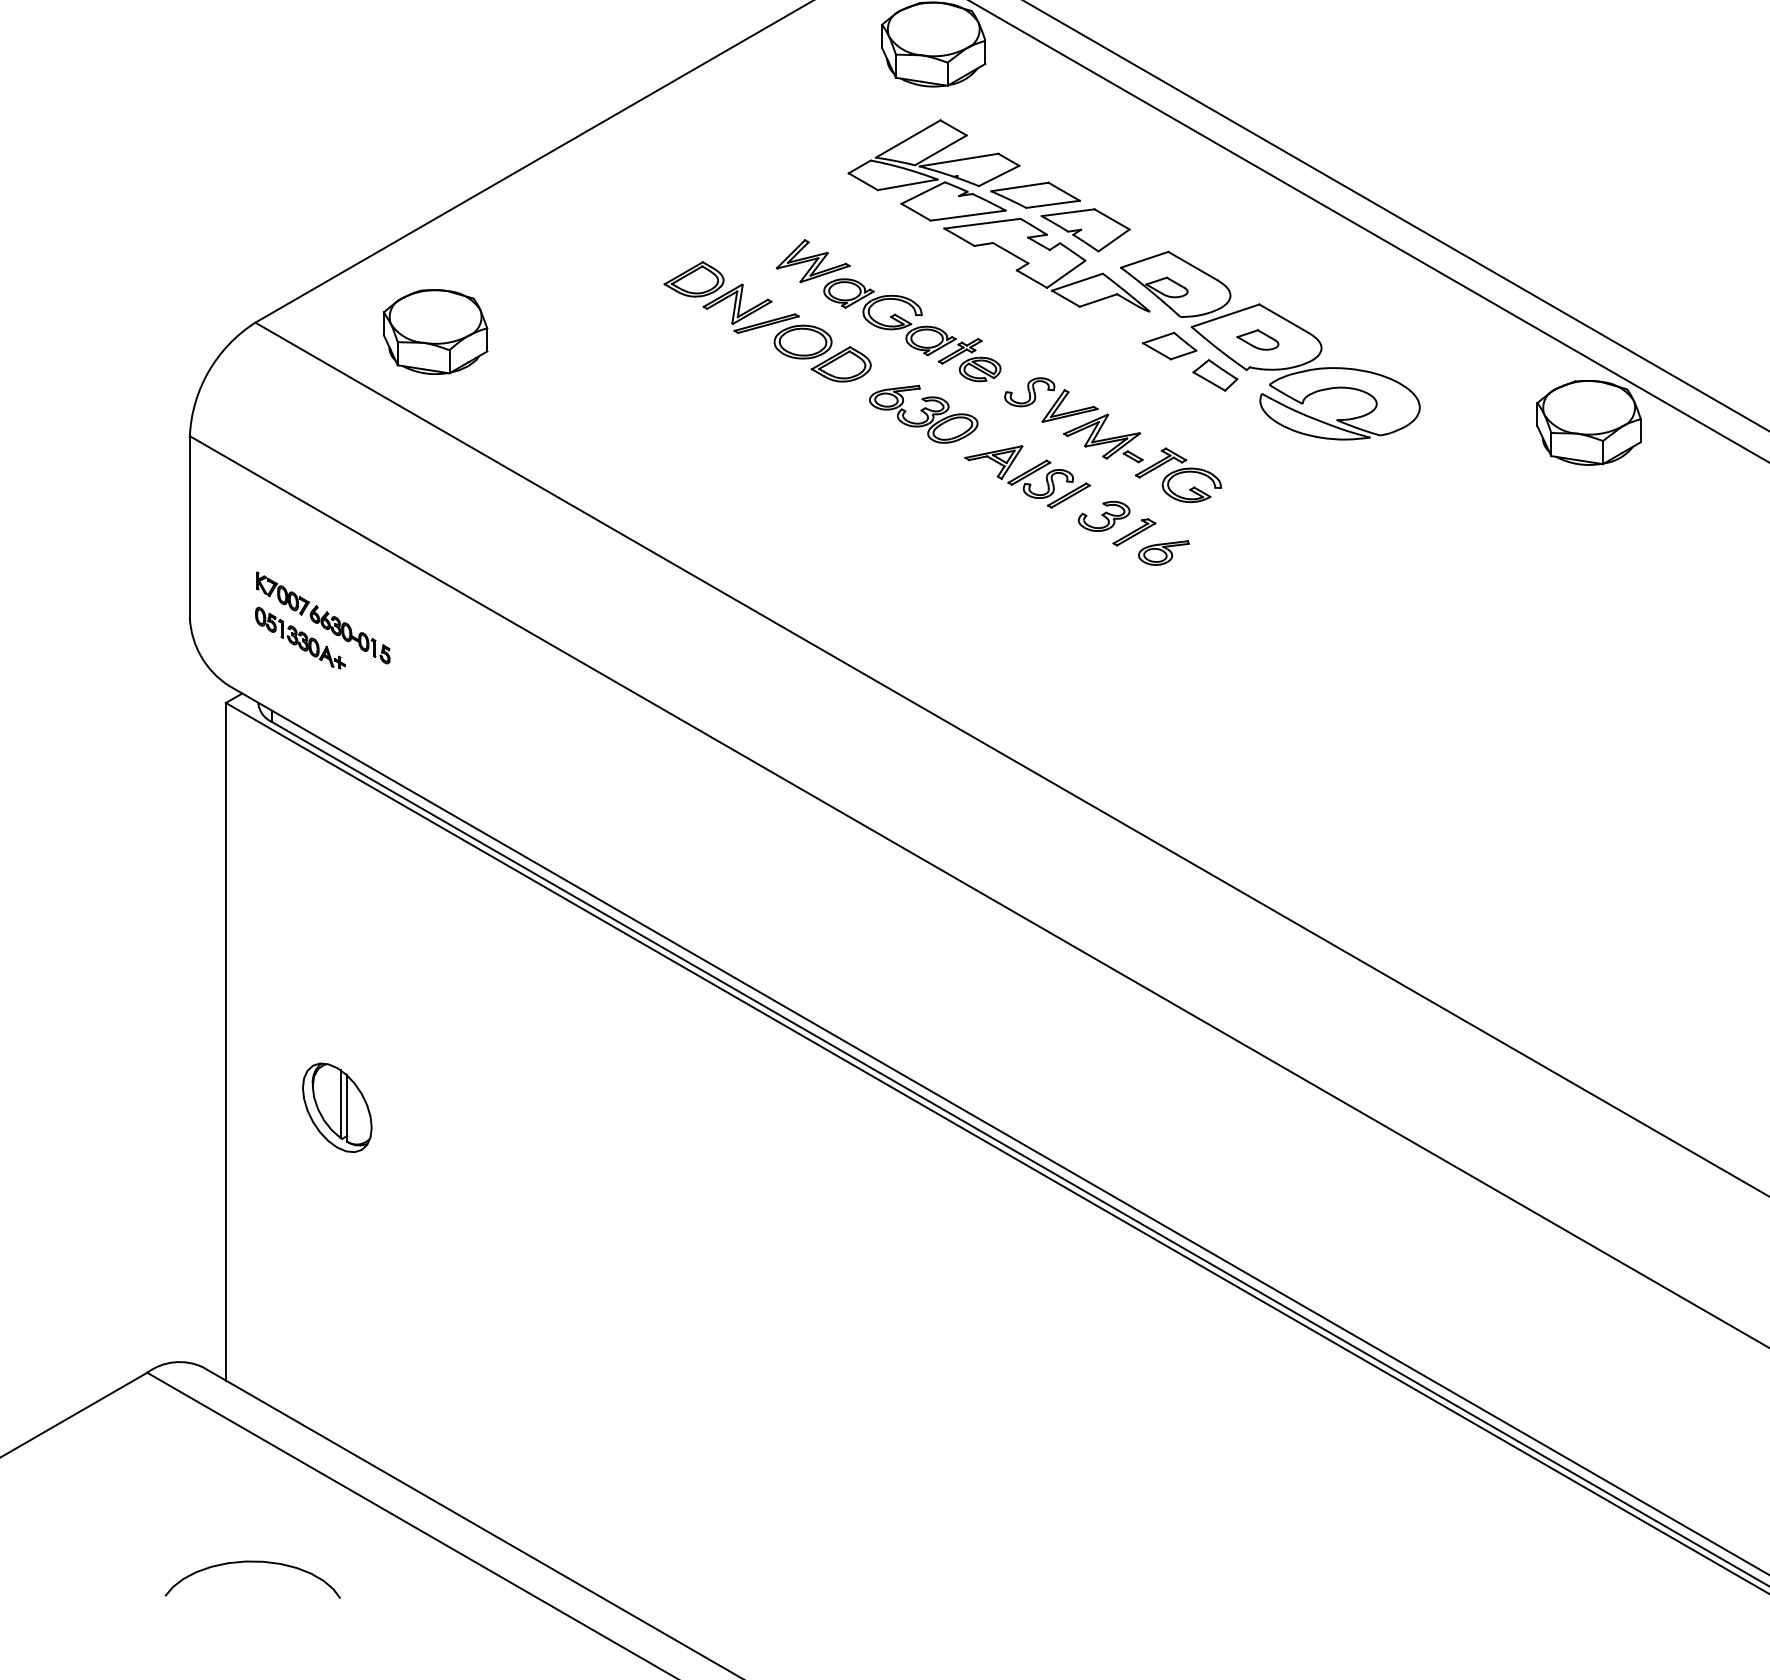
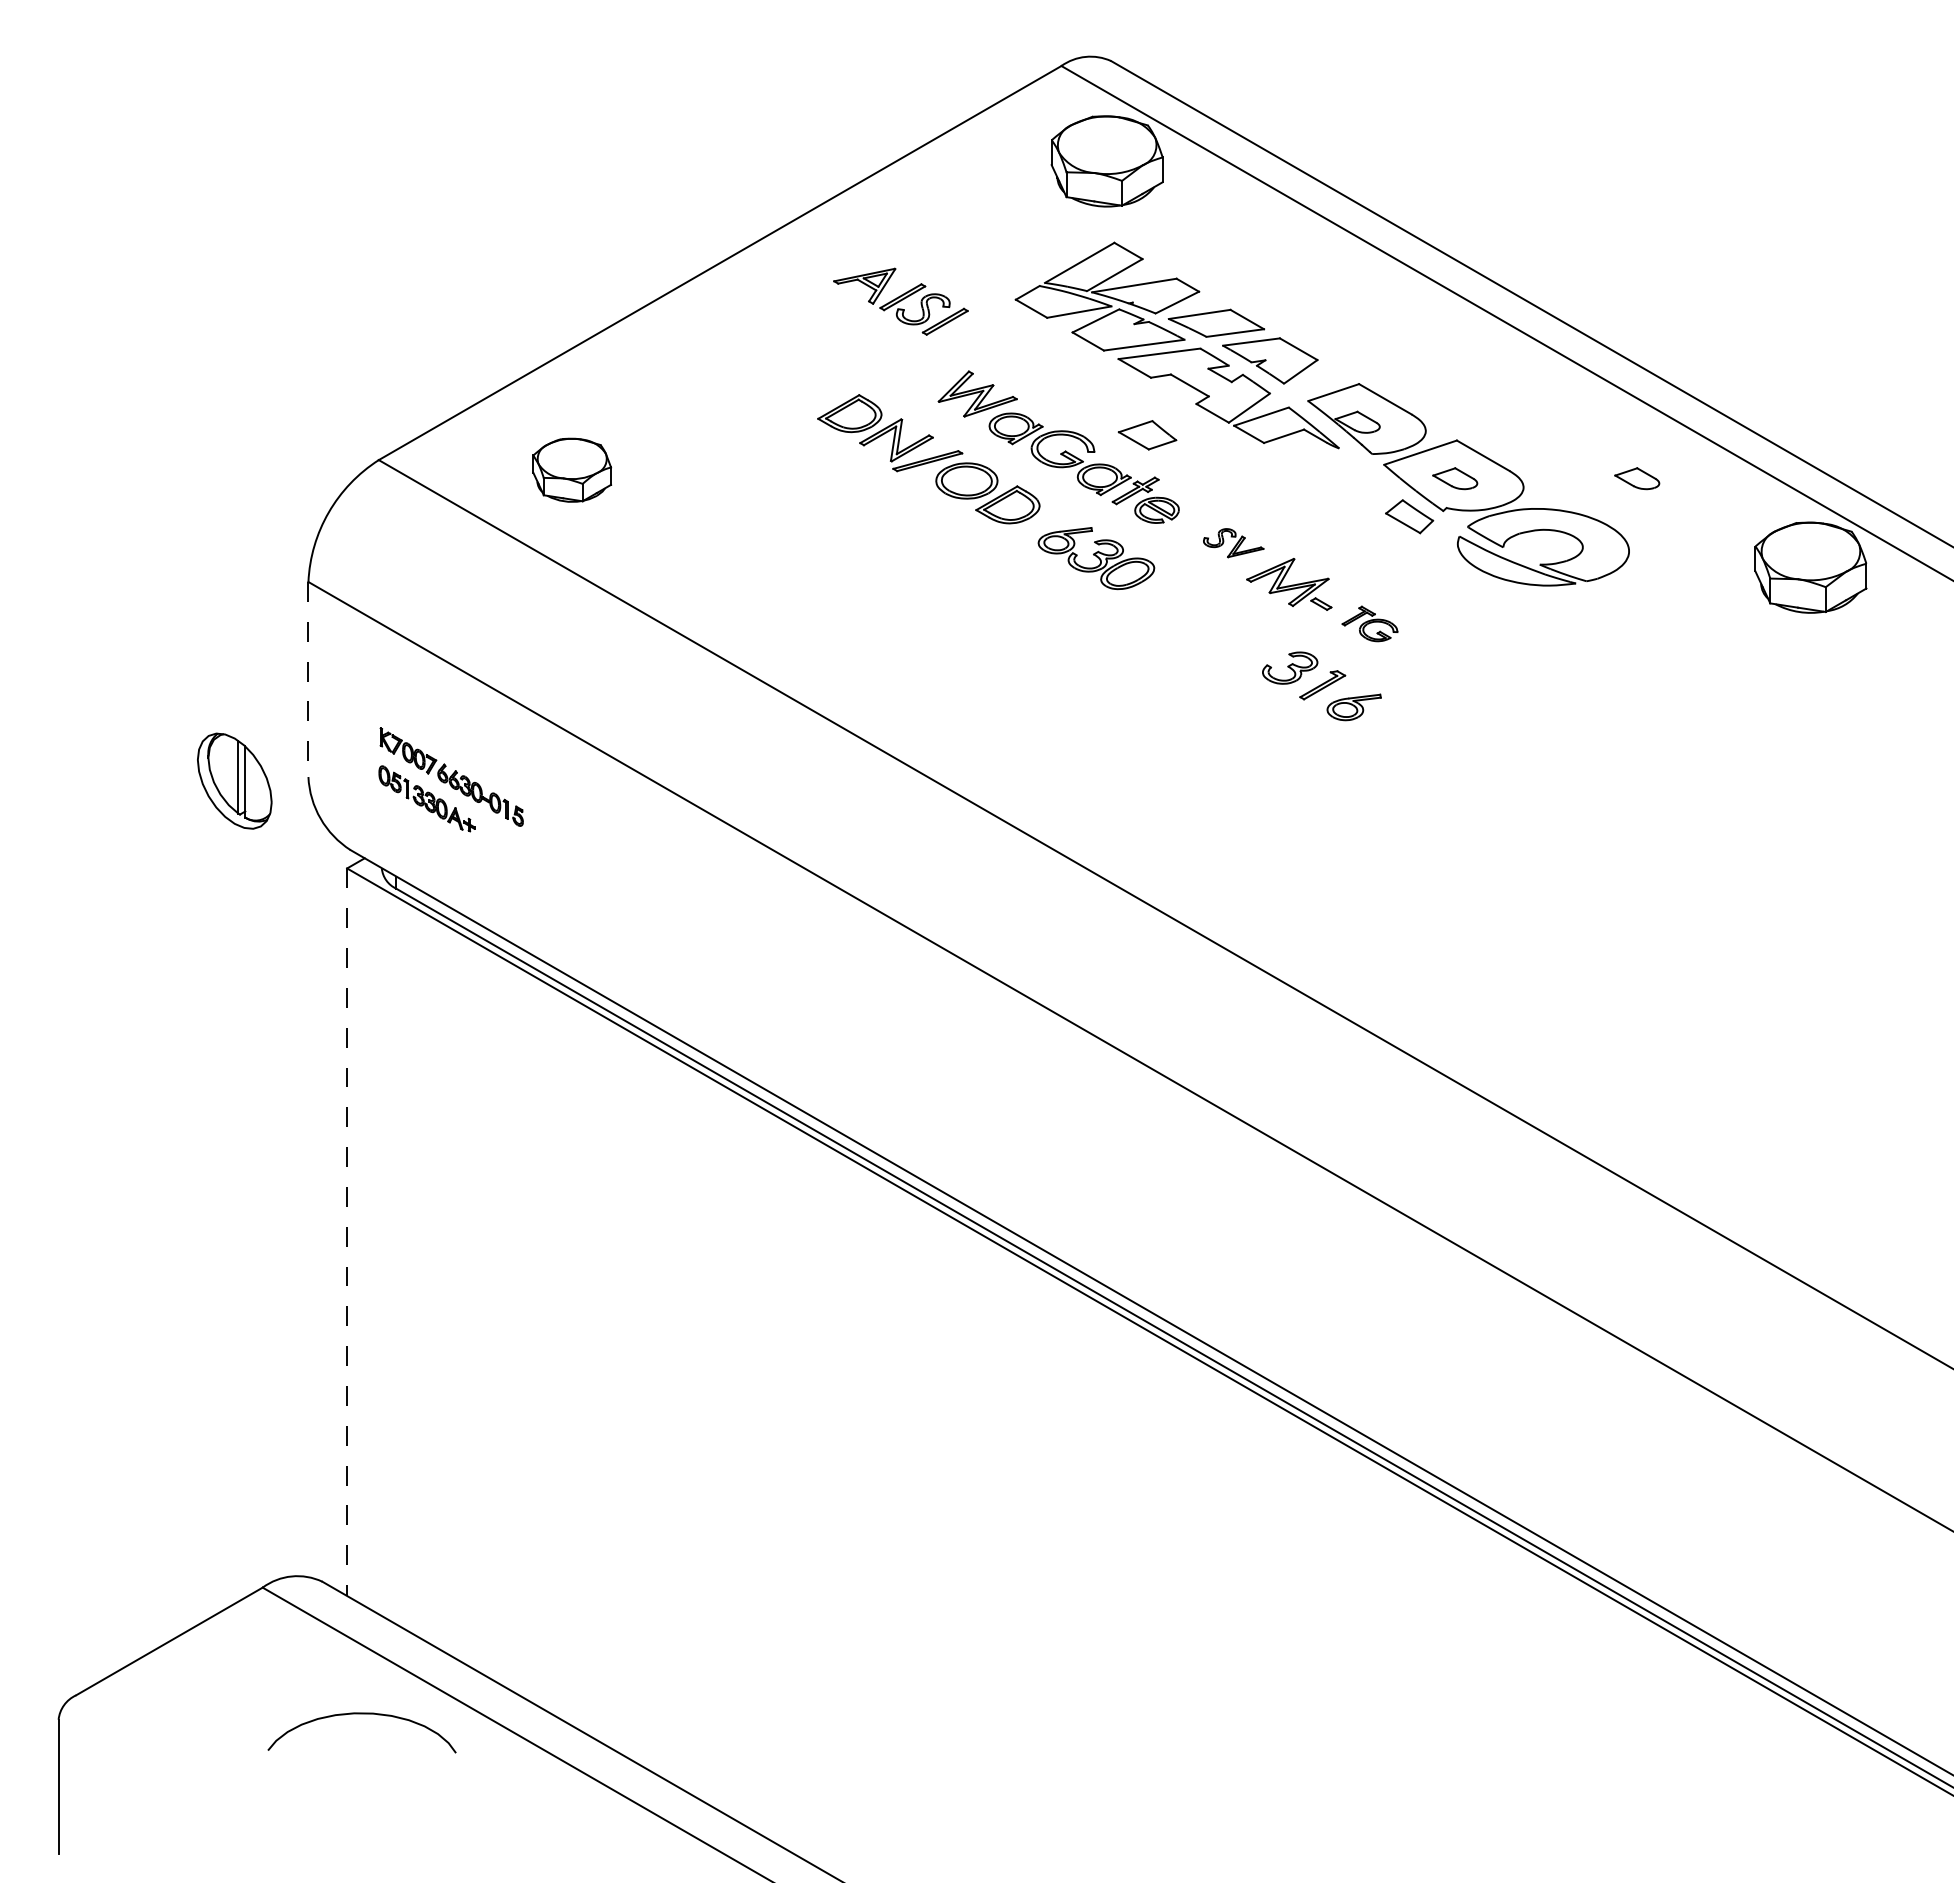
part: (434, 332) -> (571, 470), size x0.7
part: (1427, 339) -> (1637, 478), added
part: (1169, 346) -> (1147, 435), moved
part: (1051, 399) -> (1233, 542), size x0.6
part: (1178, 474) -> (1369, 623), size x0.6
part: (1027, 476) -> (900, 301), moved
line: (189, 526) -> (308, 679), solid -> dashed
line: (226, 1042) -> (347, 1232), solid -> dashed
part: (337, 1107) -> (234, 780), moved
curve: (252, 1562) -> (361, 1714), moved

